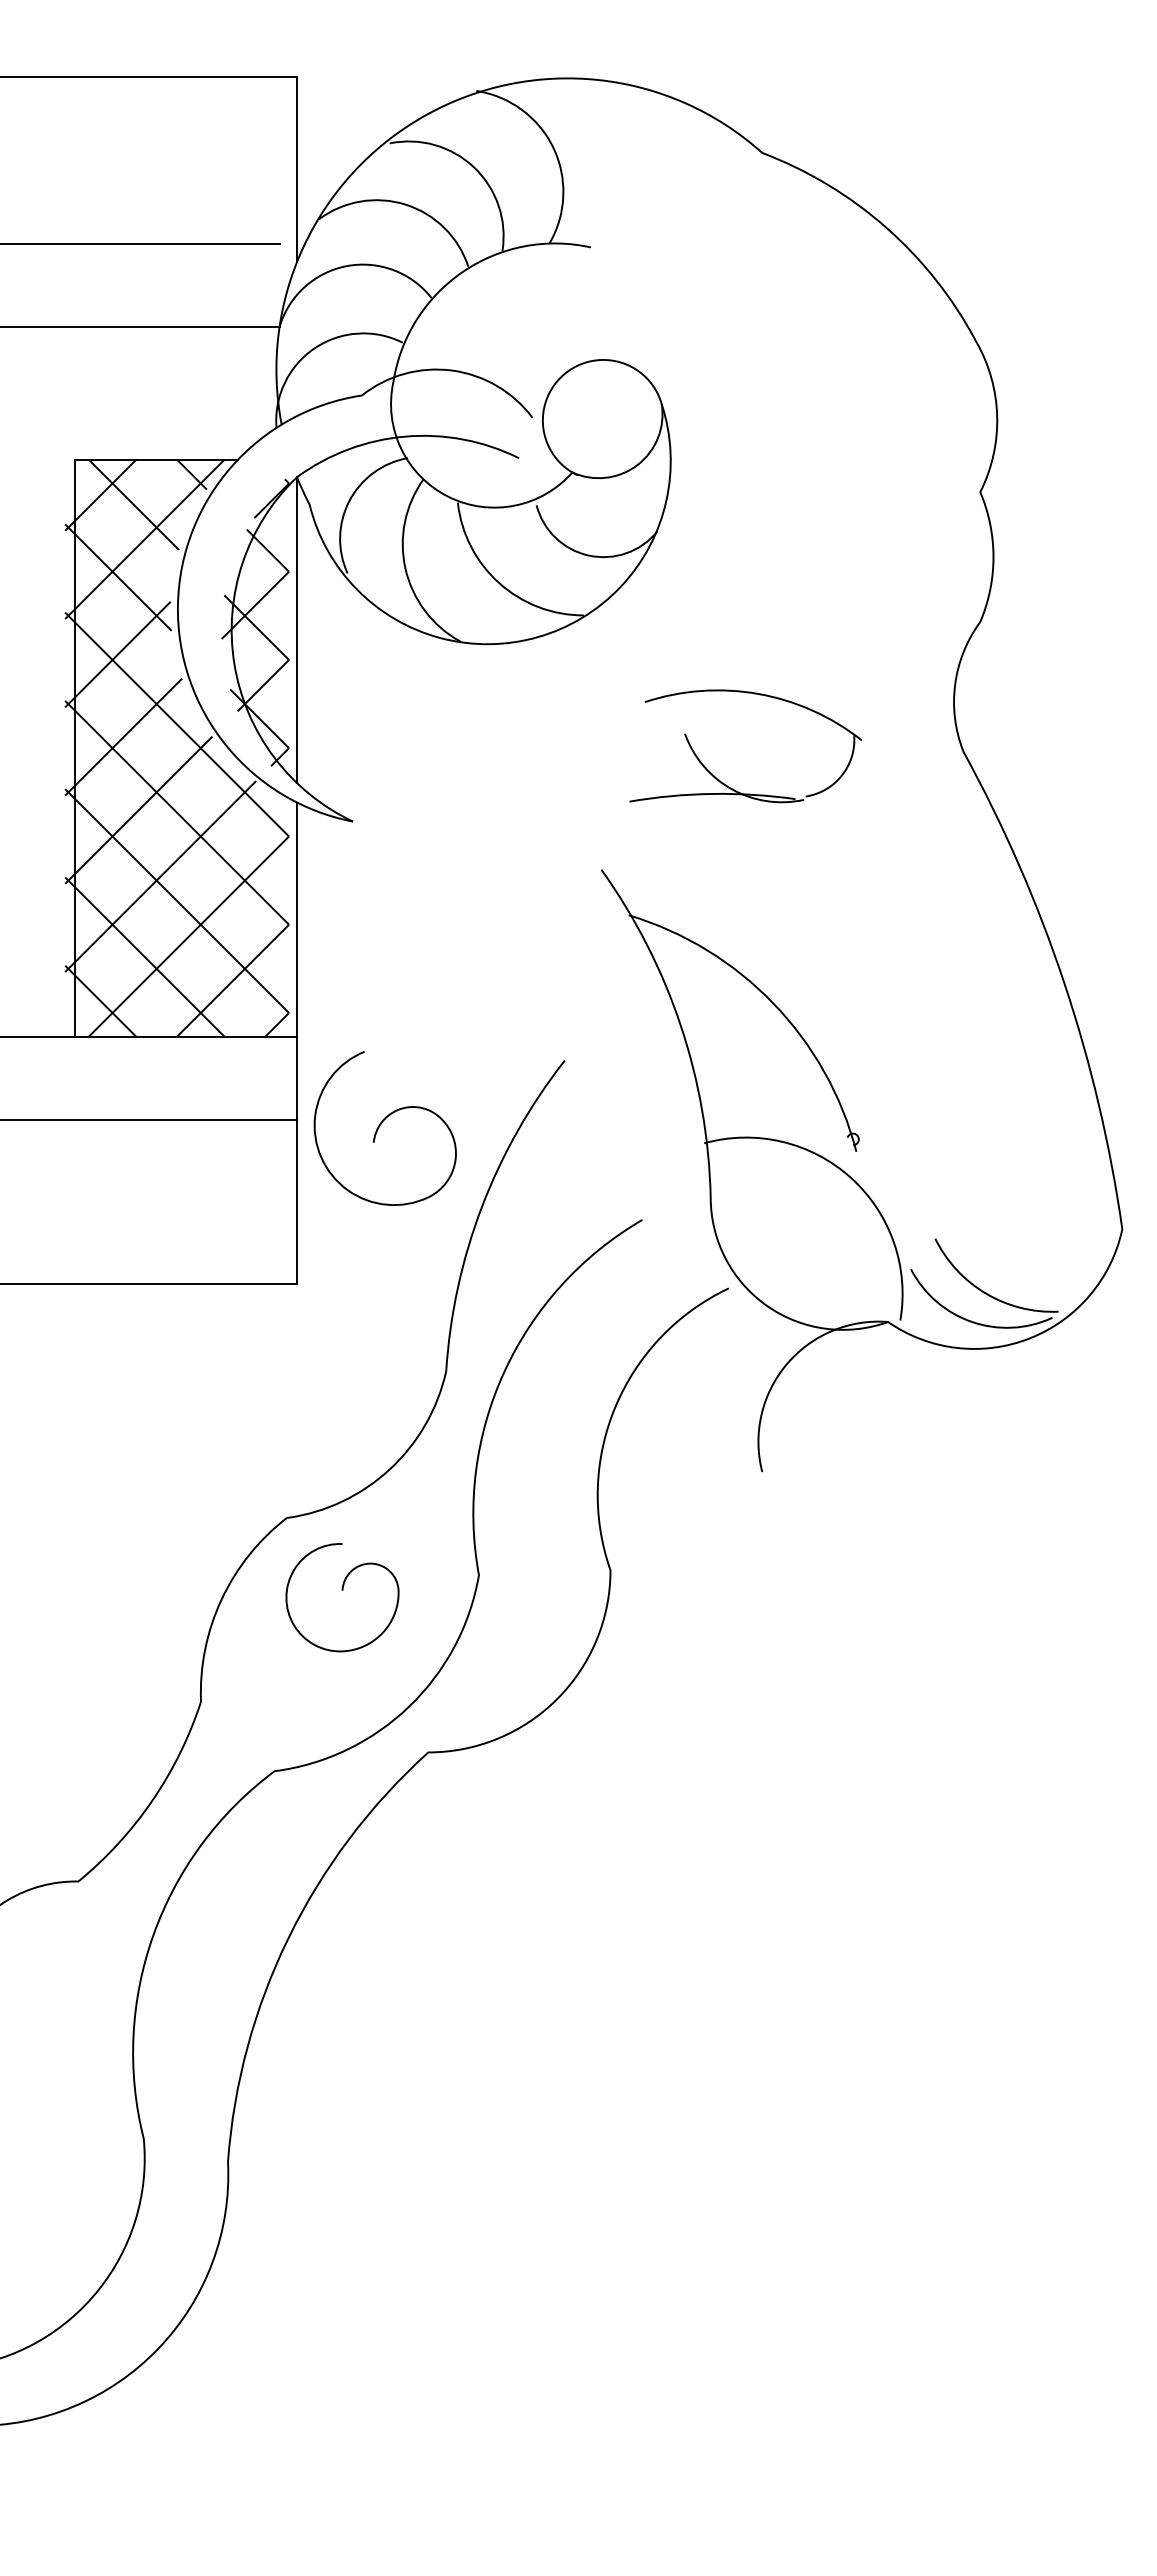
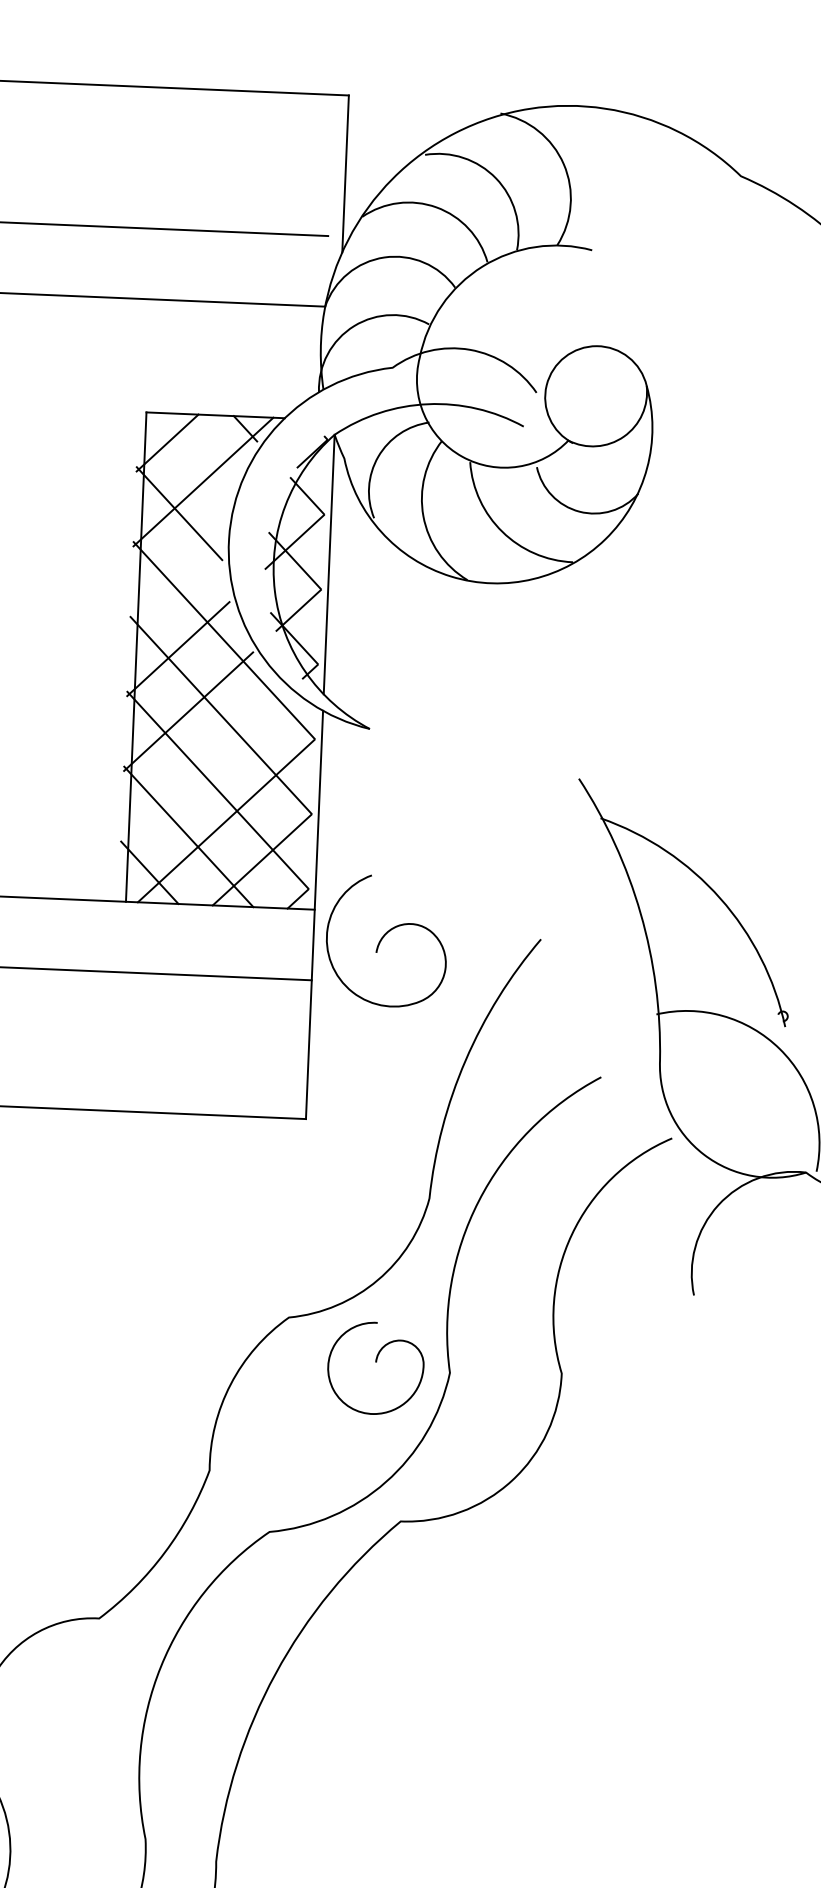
line: (133, 504) -> (194, 452), removed
line: (117, 654) -> (176, 578), removed
part: (719, 779) -> (682, 706), removed
line: (160, 876) -> (204, 768), removed
curve: (380, 1126) -> (382, 939), moved
curve: (342, 1590) -> (376, 1362), moved

